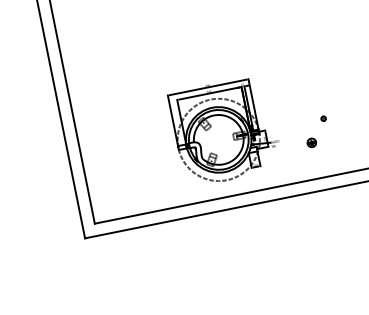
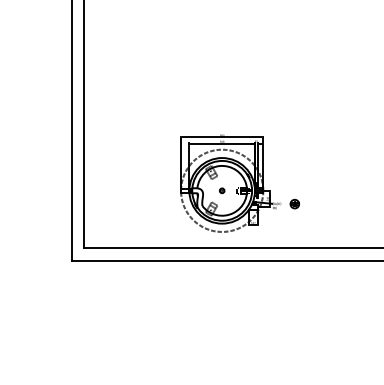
part: (323, 118) -> (222, 190), moved
part: (311, 142) -> (294, 203), moved

